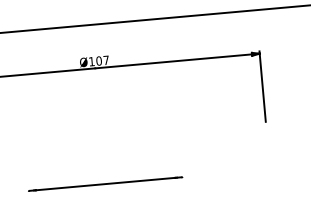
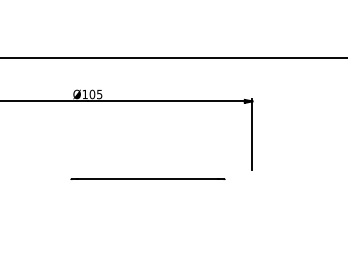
text: (106, 60) -> (99, 94), Ø107 -> Ø105
line: (105, 183) -> (147, 178), moved

